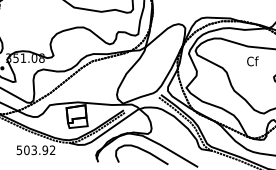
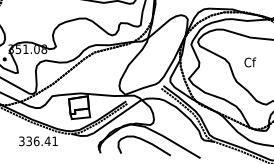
text: (252, 61) -> (249, 62), moved
text: (36, 150) -> (38, 141), 503.92 -> 336.41

